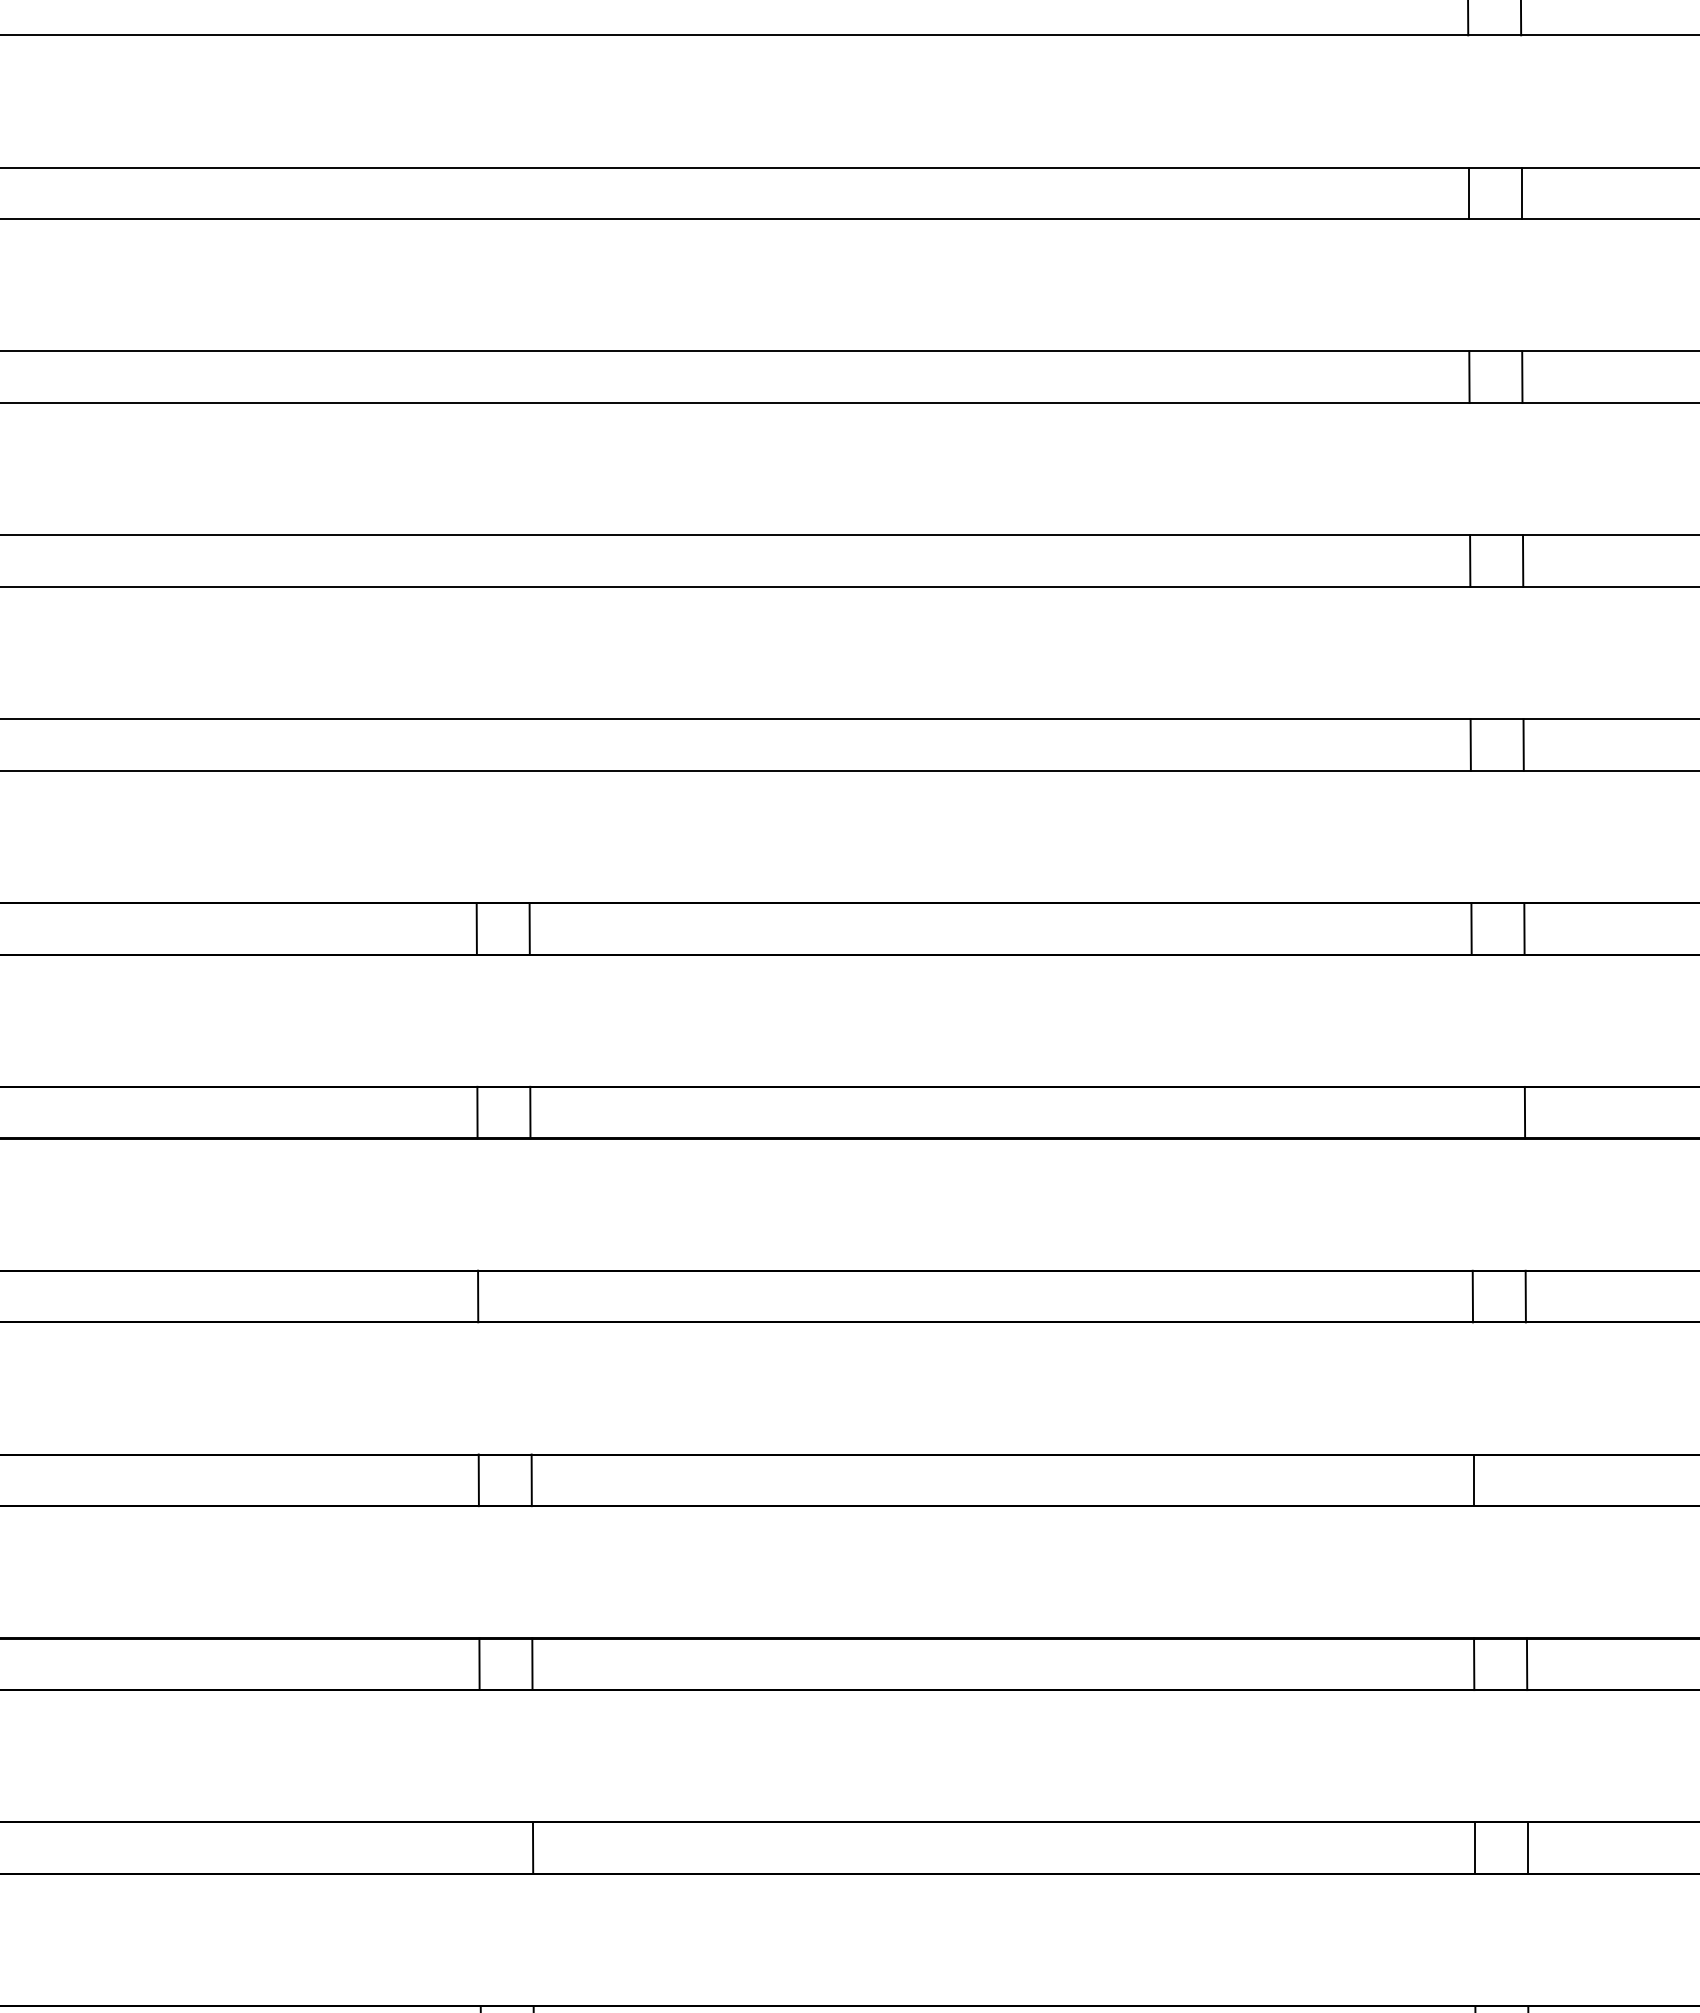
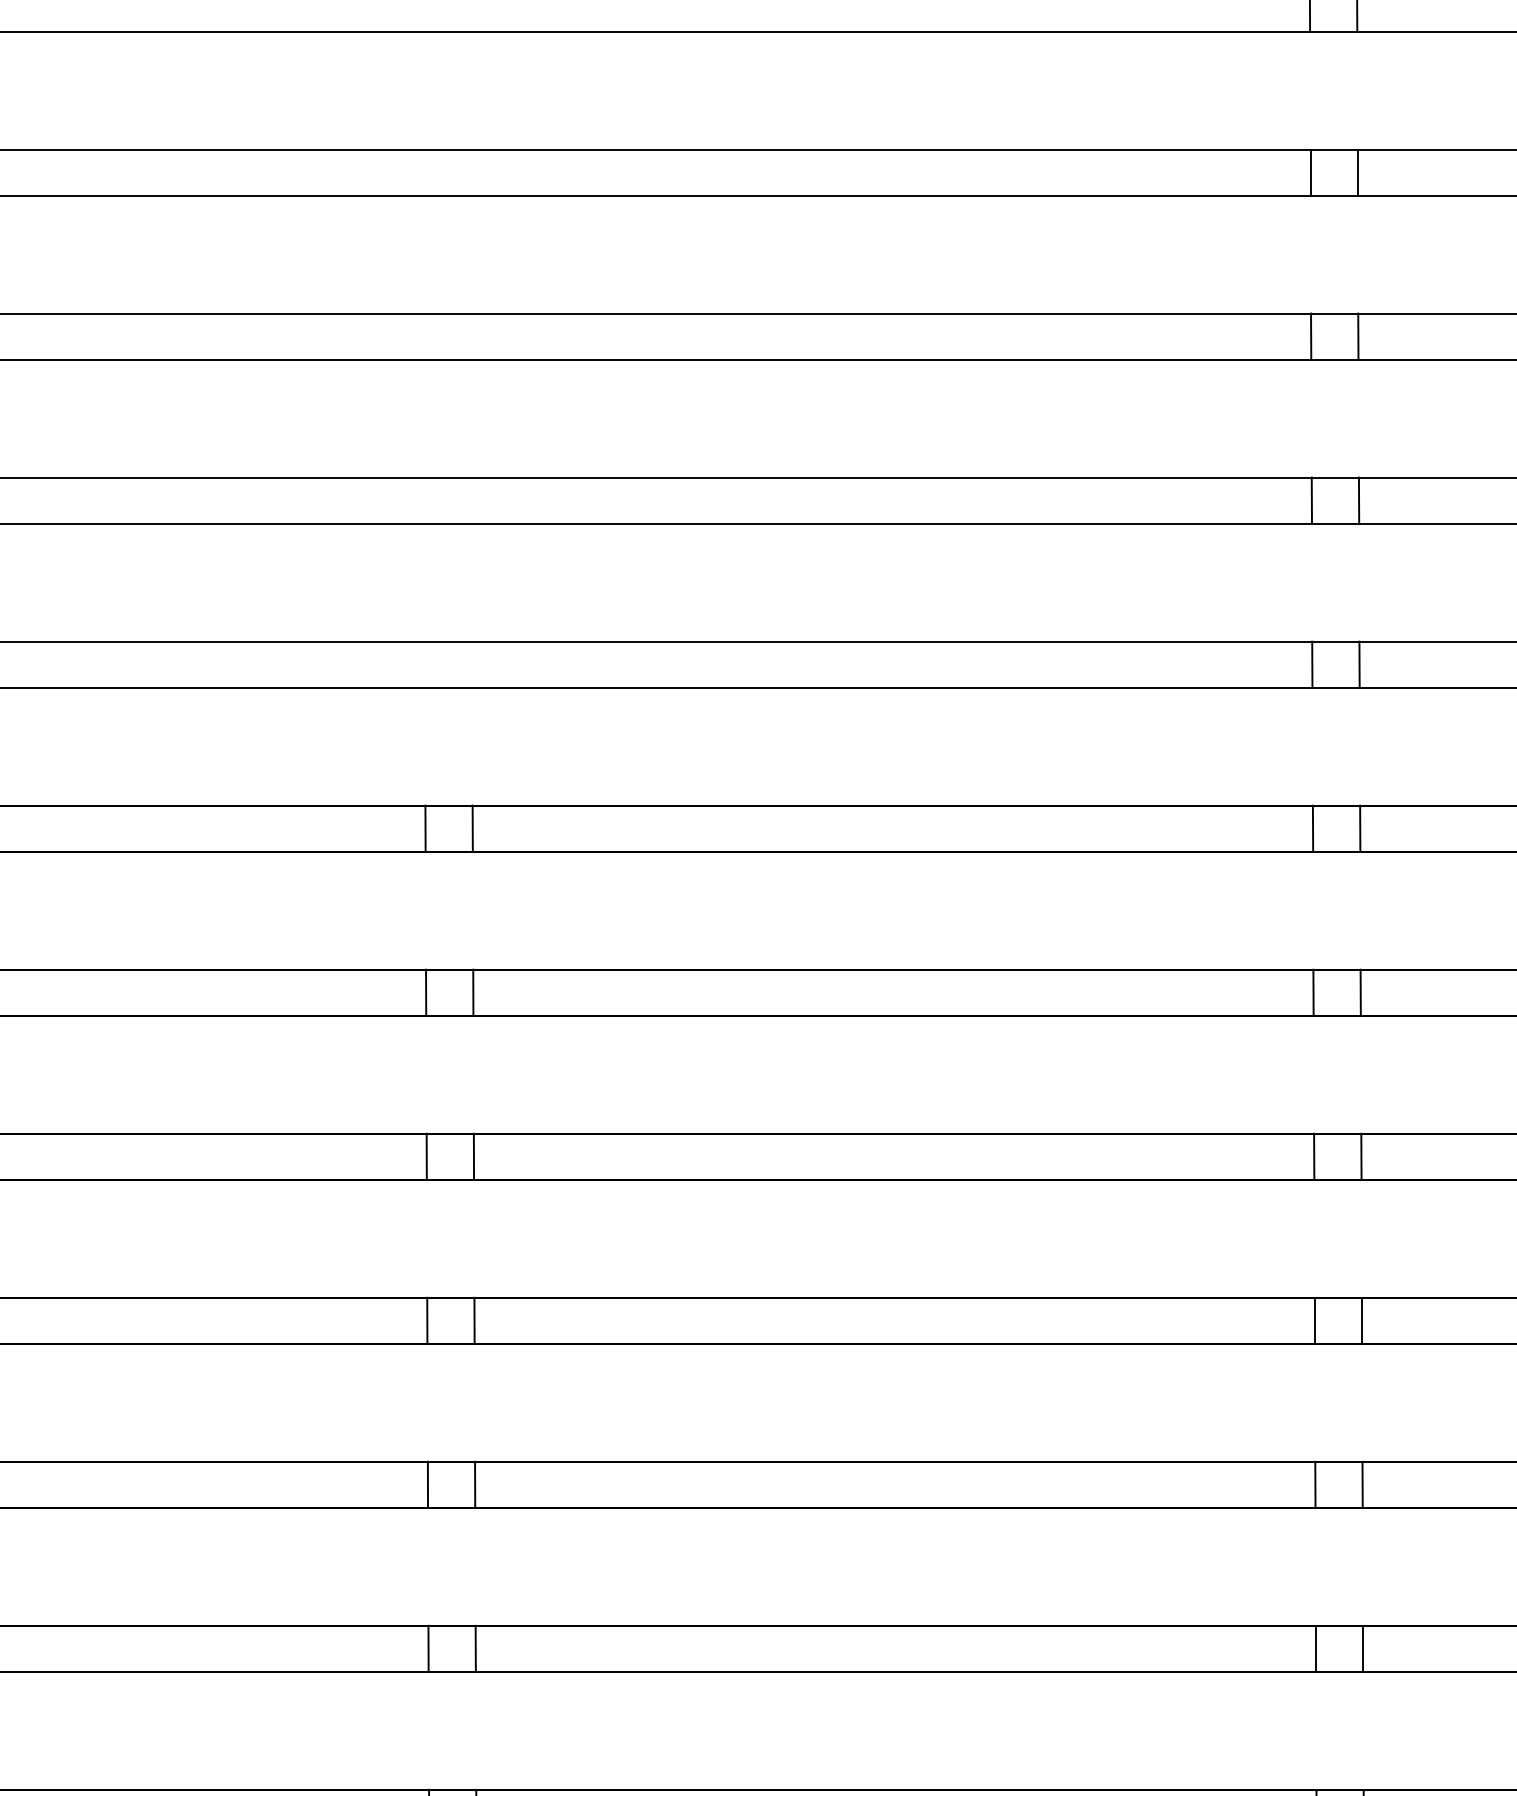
line: (1471, 1112) -> (1313, 992), added
line: (530, 1296) -> (473, 1156), added
line: (1526, 1480) -> (1362, 1320), added
line: (480, 1847) -> (428, 1648), added

